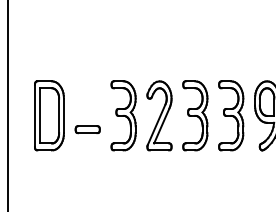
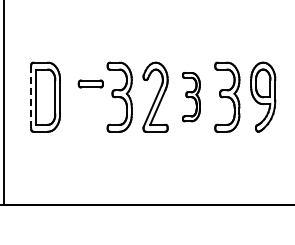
line: (35, 115) -> (31, 96), solid -> dashed
part: (195, 115) -> (191, 96), size x0.7
part: (87, 129) -> (90, 83), moved

